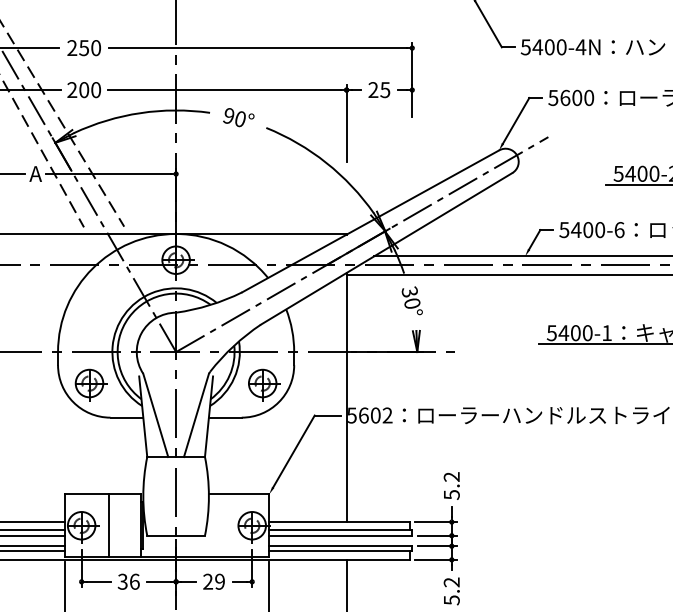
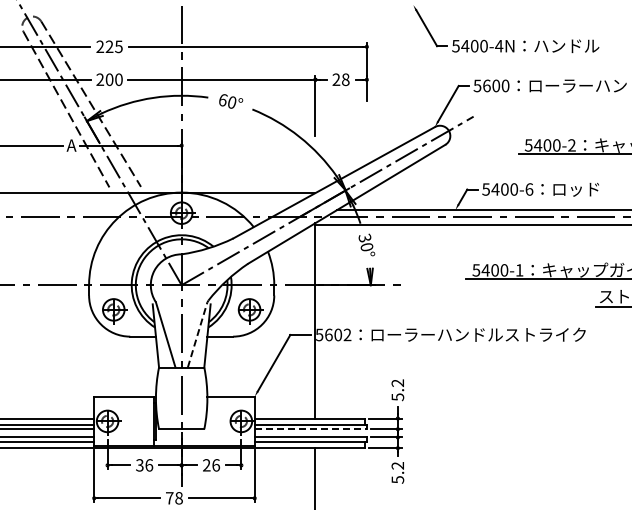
text: (89, 47) -> (113, 46), 250 -> 225
text: (385, 89) -> (345, 79), 25 -> 28
text: (228, 115) -> (222, 99), 90° -> 60°
line: (196, 414) -> (197, 334), solid -> dashed
line: (109, 525) -> (129, 421), removed
line: (341, 536) -> (311, 429), solid -> dashed
text: (220, 581) -> (216, 465), 29 -> 26

